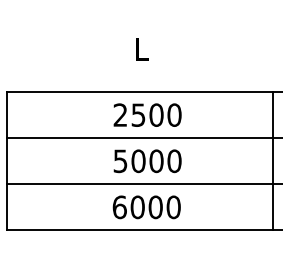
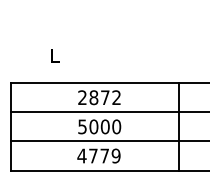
text: (142, 48) -> (55, 55), moved
text: (156, 114) -> (105, 97), 2500 -> 2872
text: (145, 206) -> (98, 155), 6000 -> 4779

